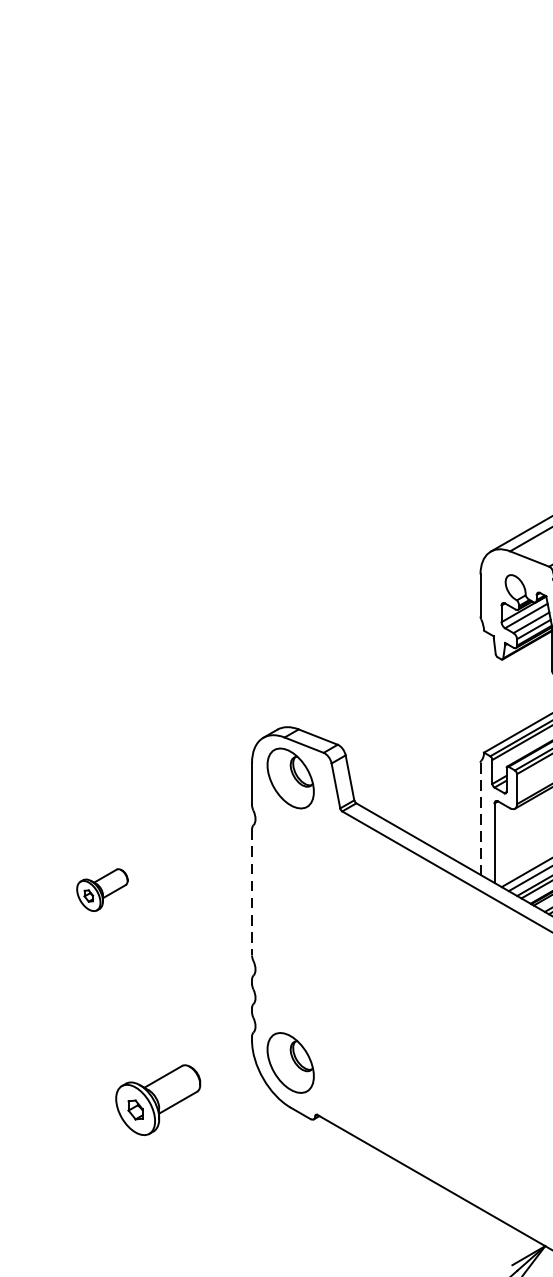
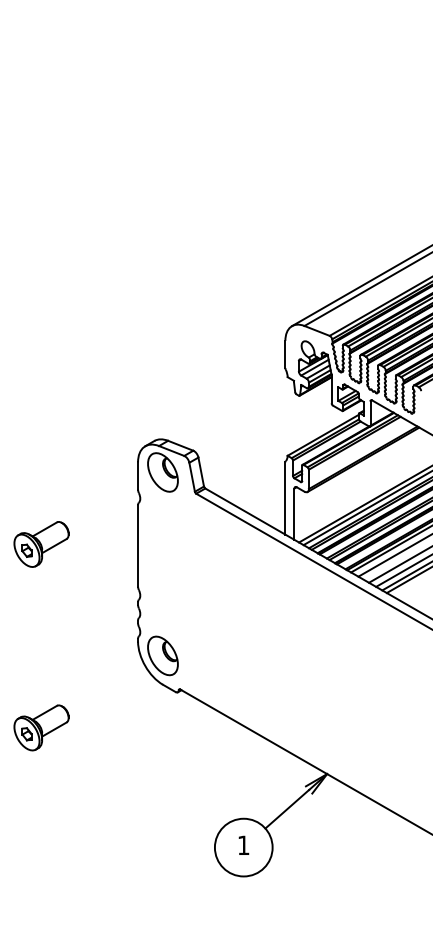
line: (480, 818) -> (285, 498), dashed -> solid
part: (102, 890) -> (41, 544), size x1.67
line: (252, 891) -> (138, 545), dashed -> solid
part: (158, 1099) -> (41, 727), moved

